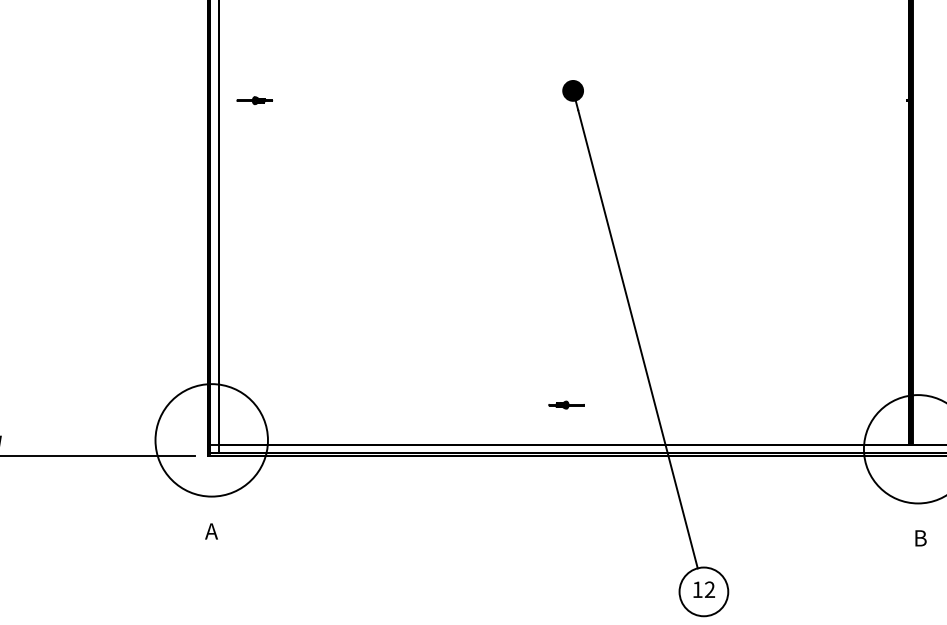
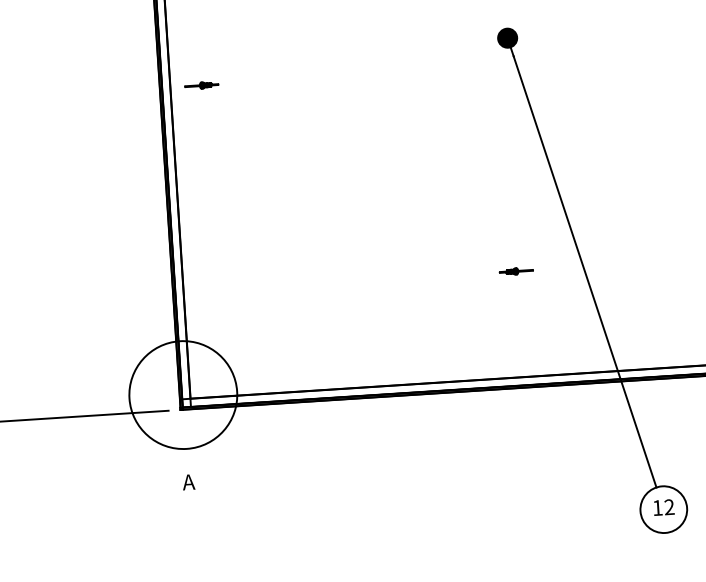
part: (254, 100) -> (201, 85), moved
part: (566, 404) -> (516, 270), moved

